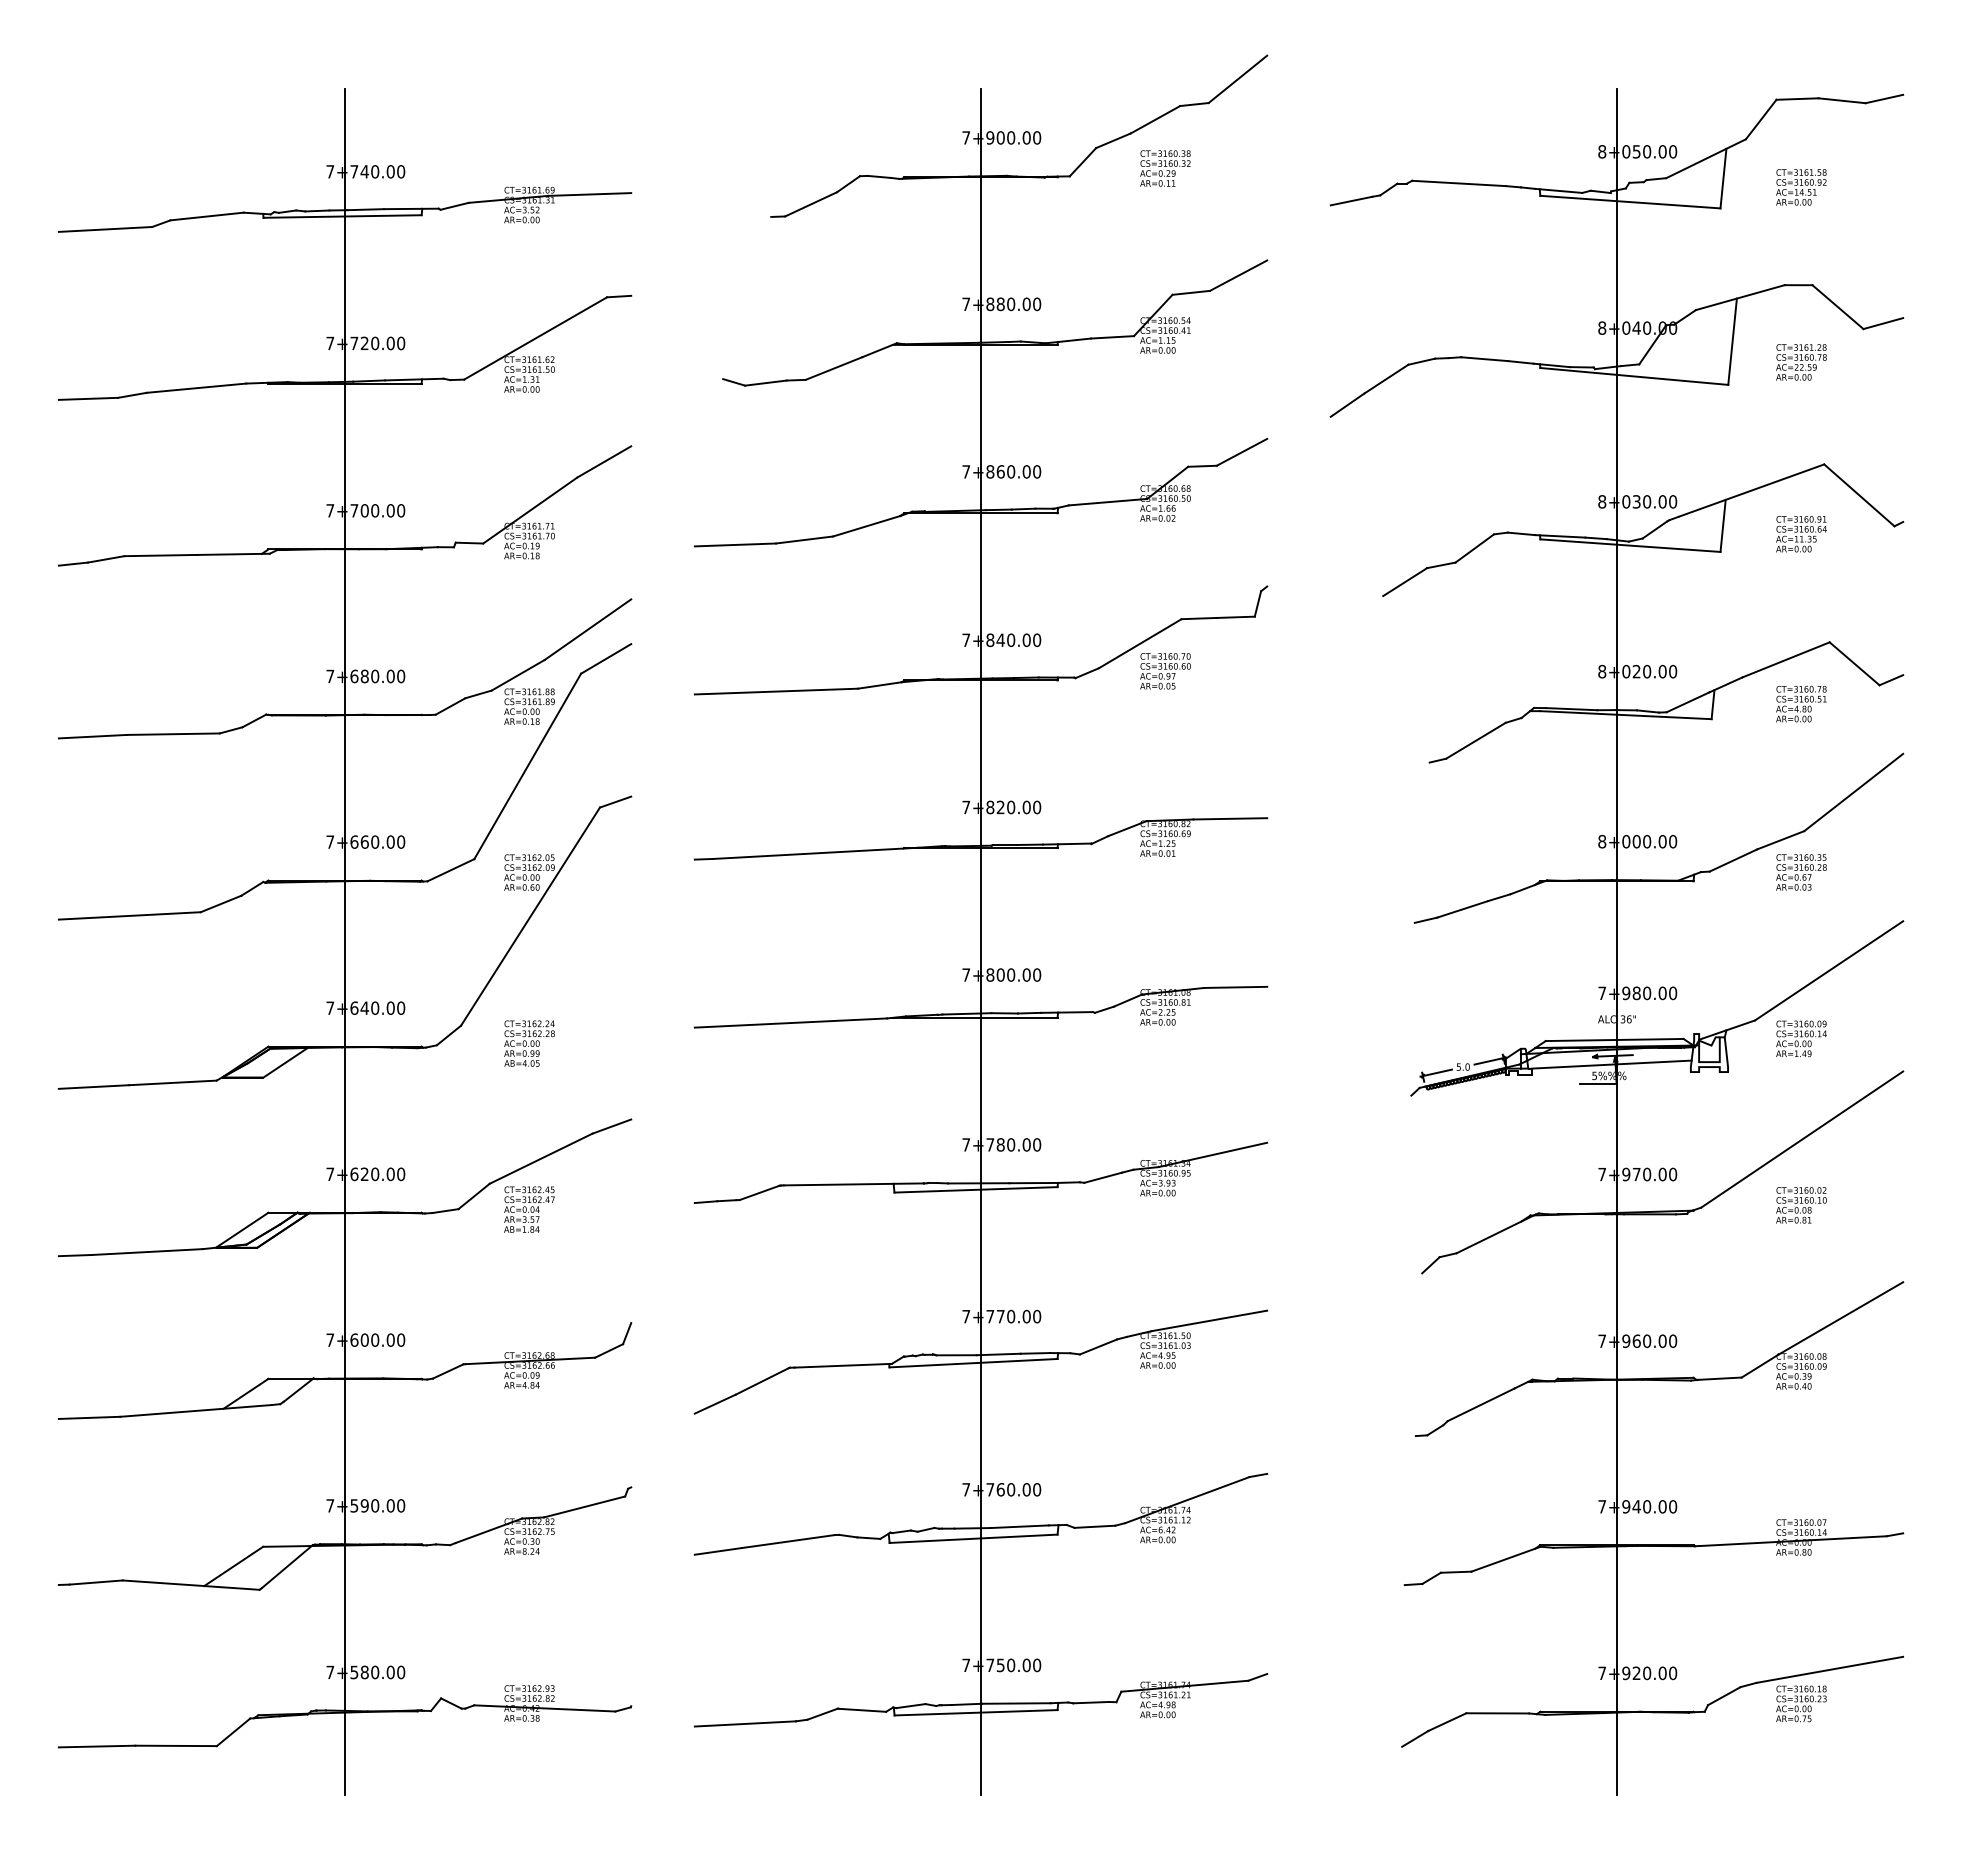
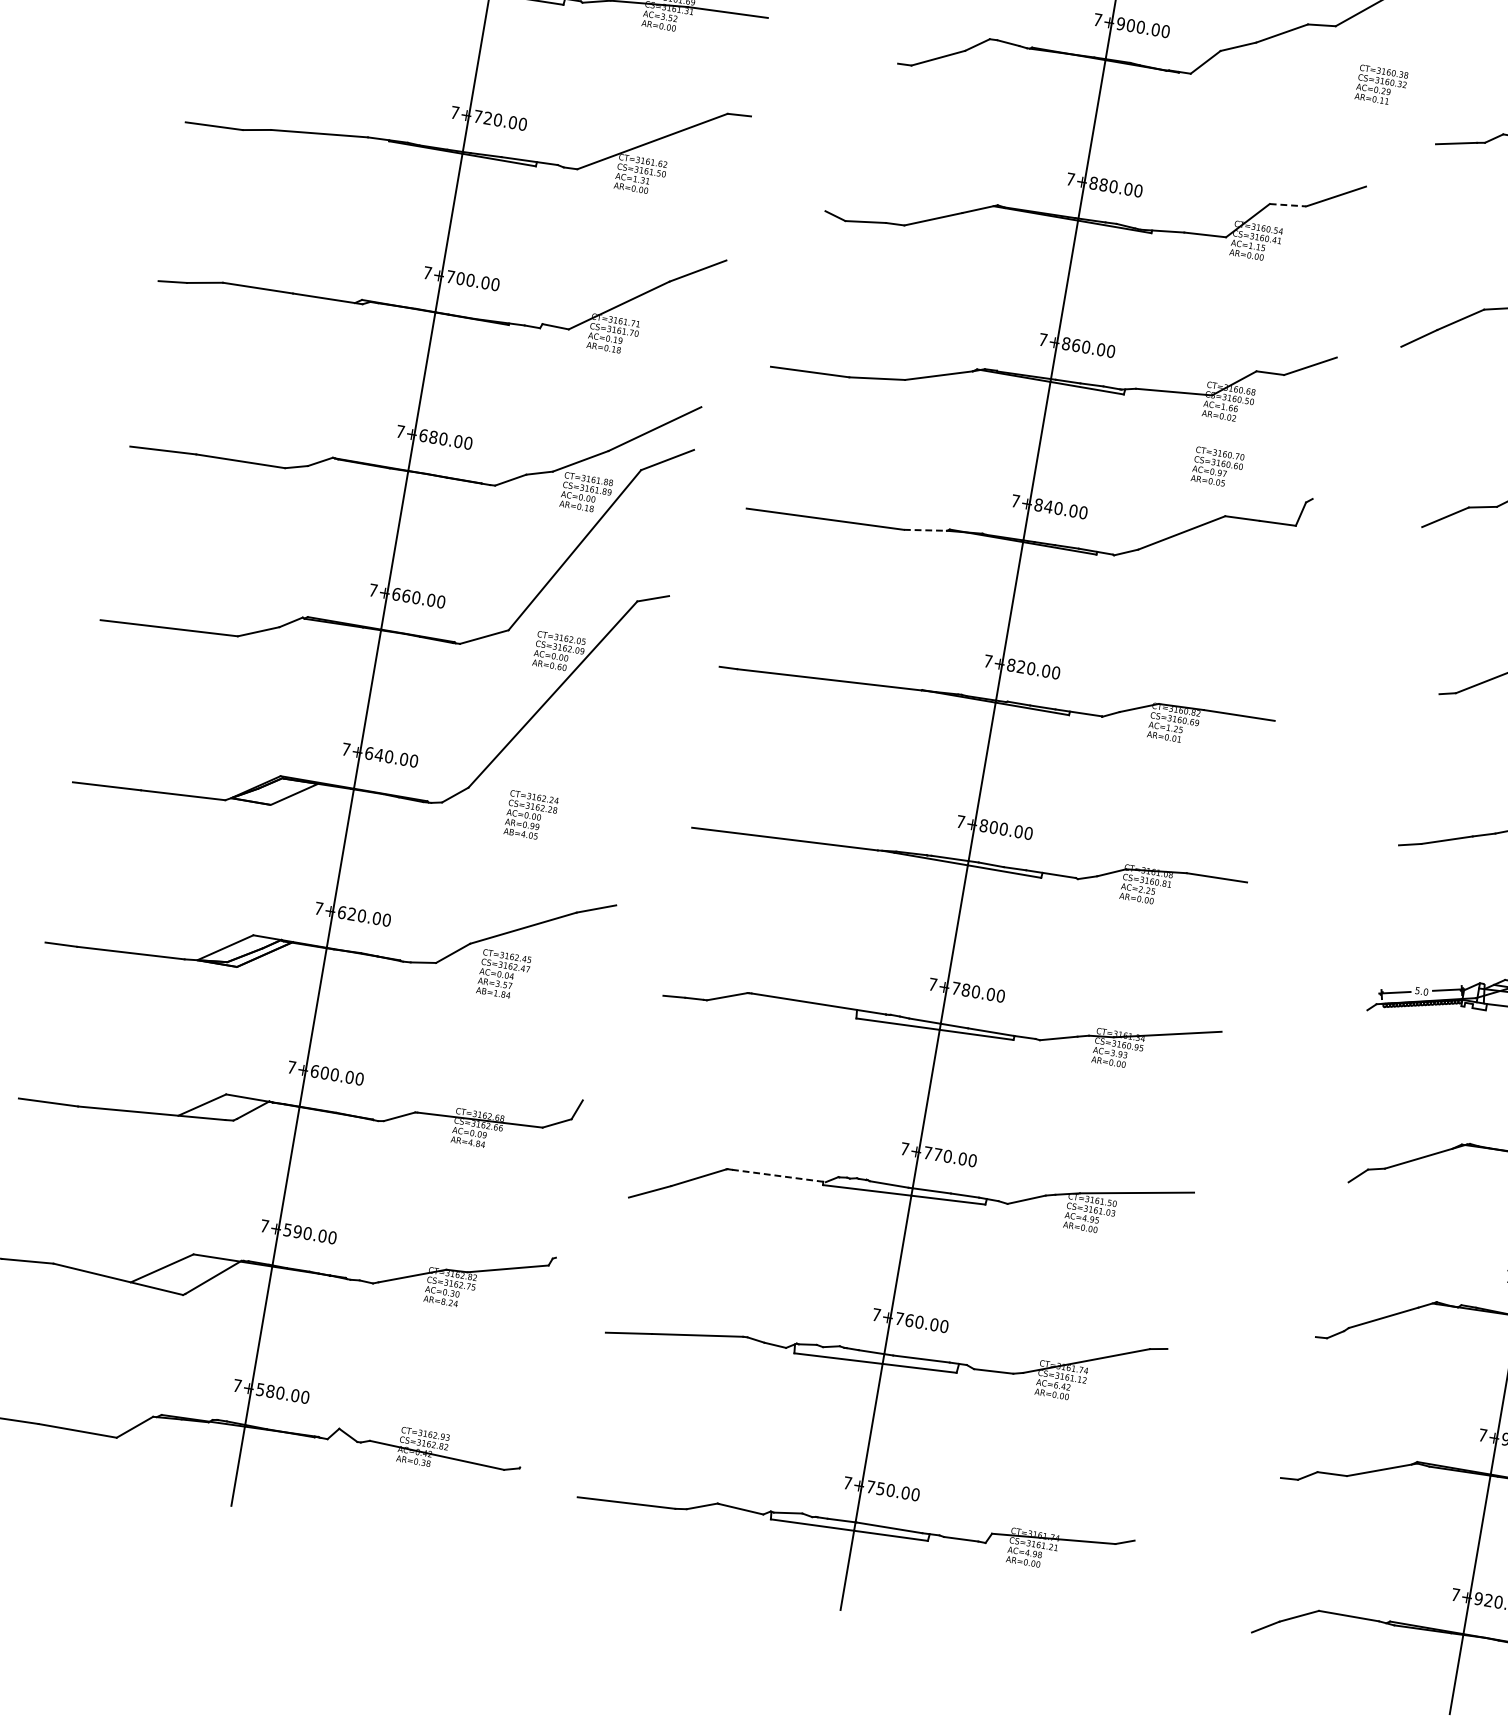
text: (1165, 168) -> (1381, 85), moved
line: (1191, 292) -> (1288, 204), solid -> dashed
text: (1165, 671) -> (1217, 467), moved
line: (880, 685) -> (926, 530), solid -> dashed
line: (843, 1365) -> (779, 1175), solid -> dashed

